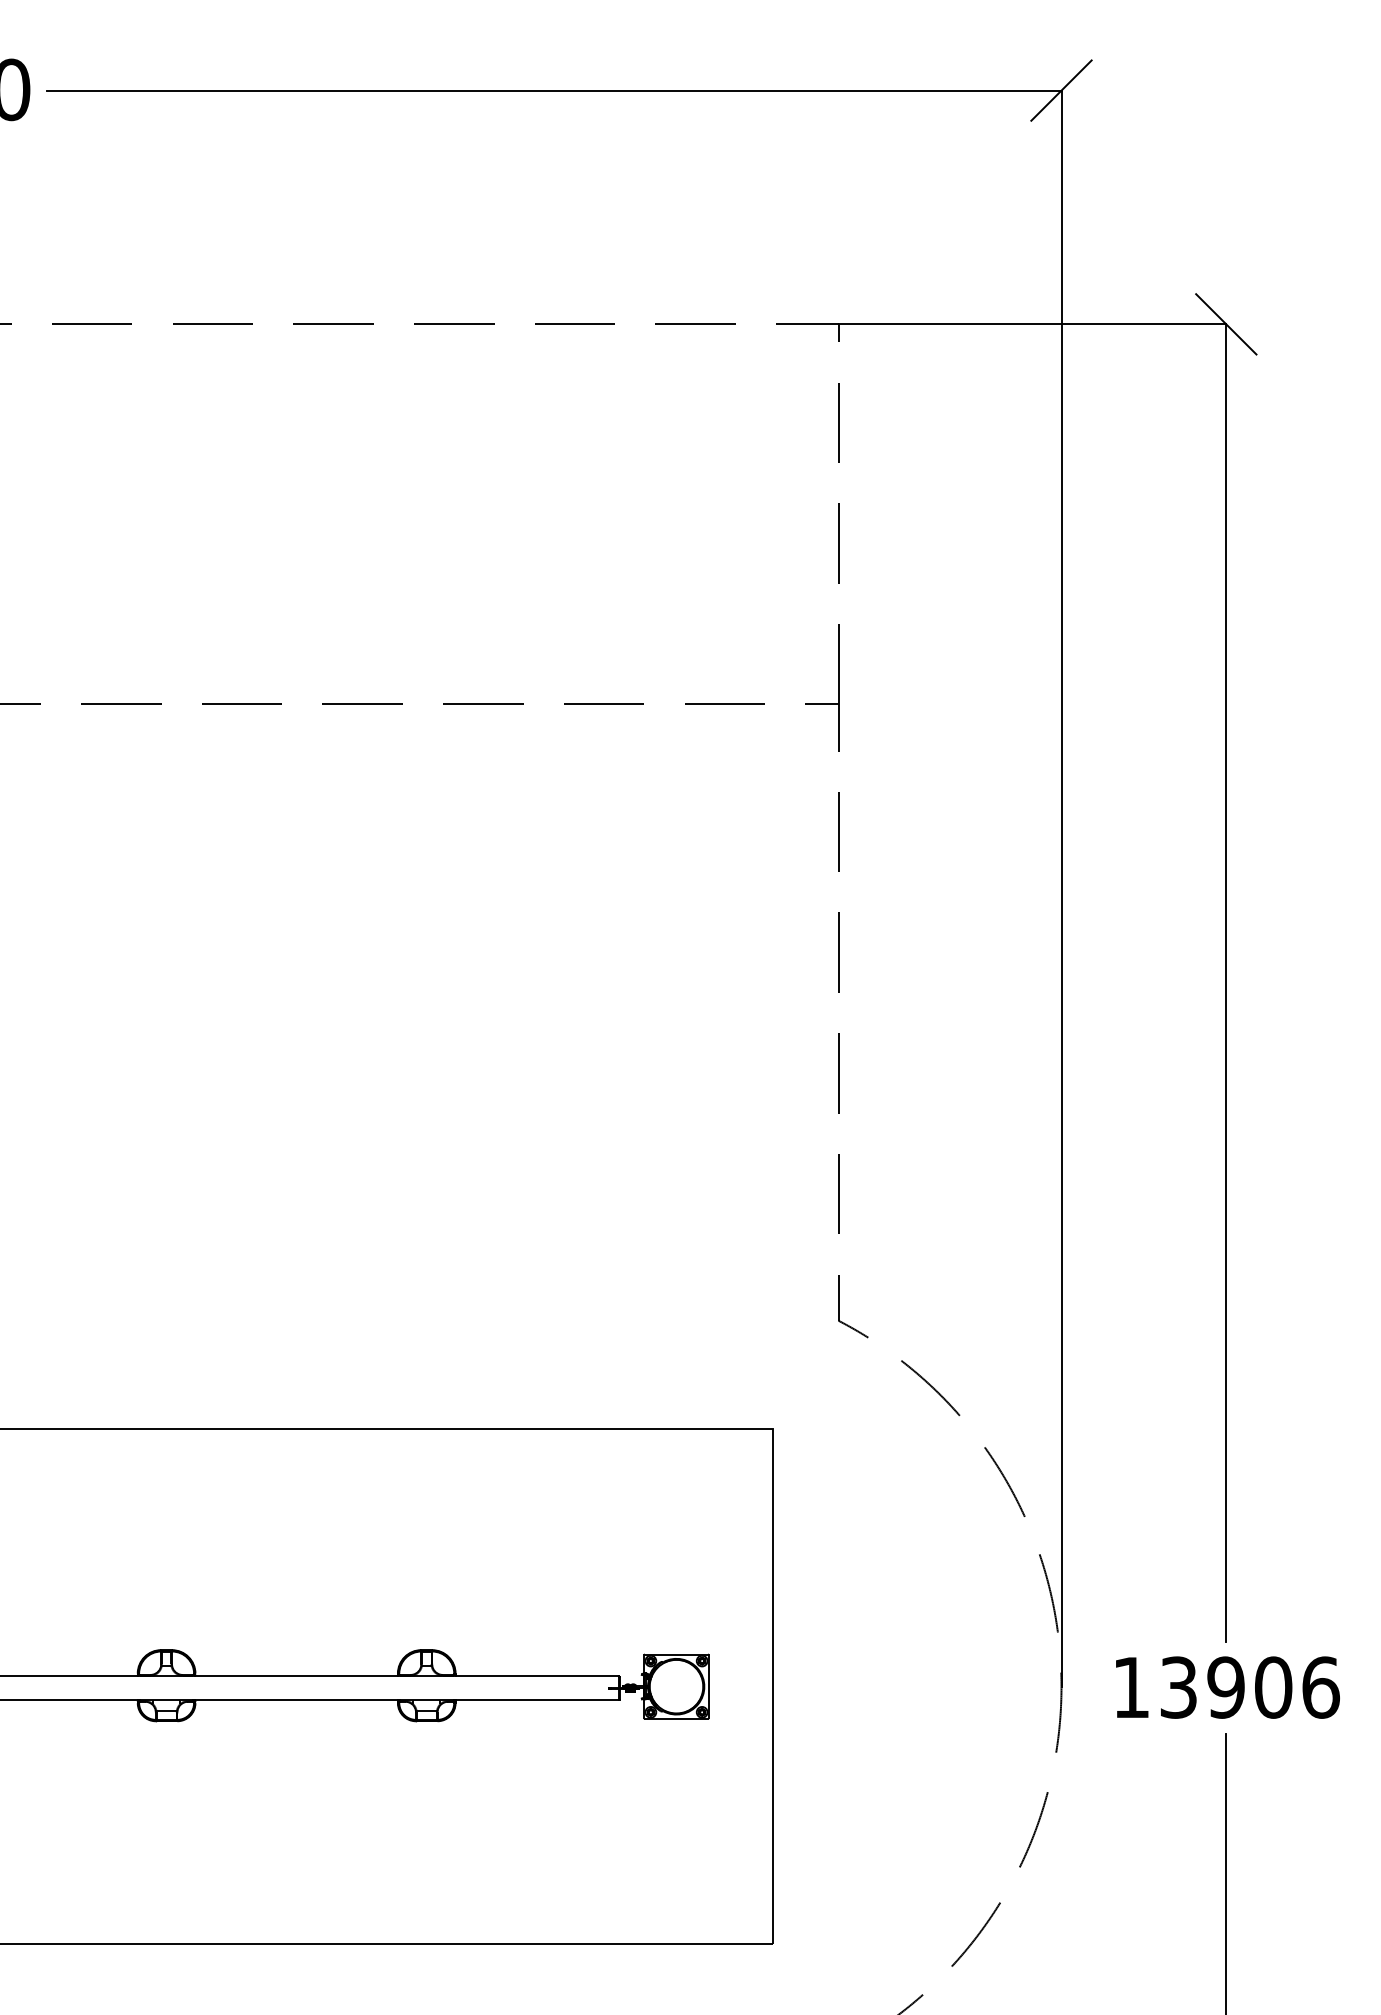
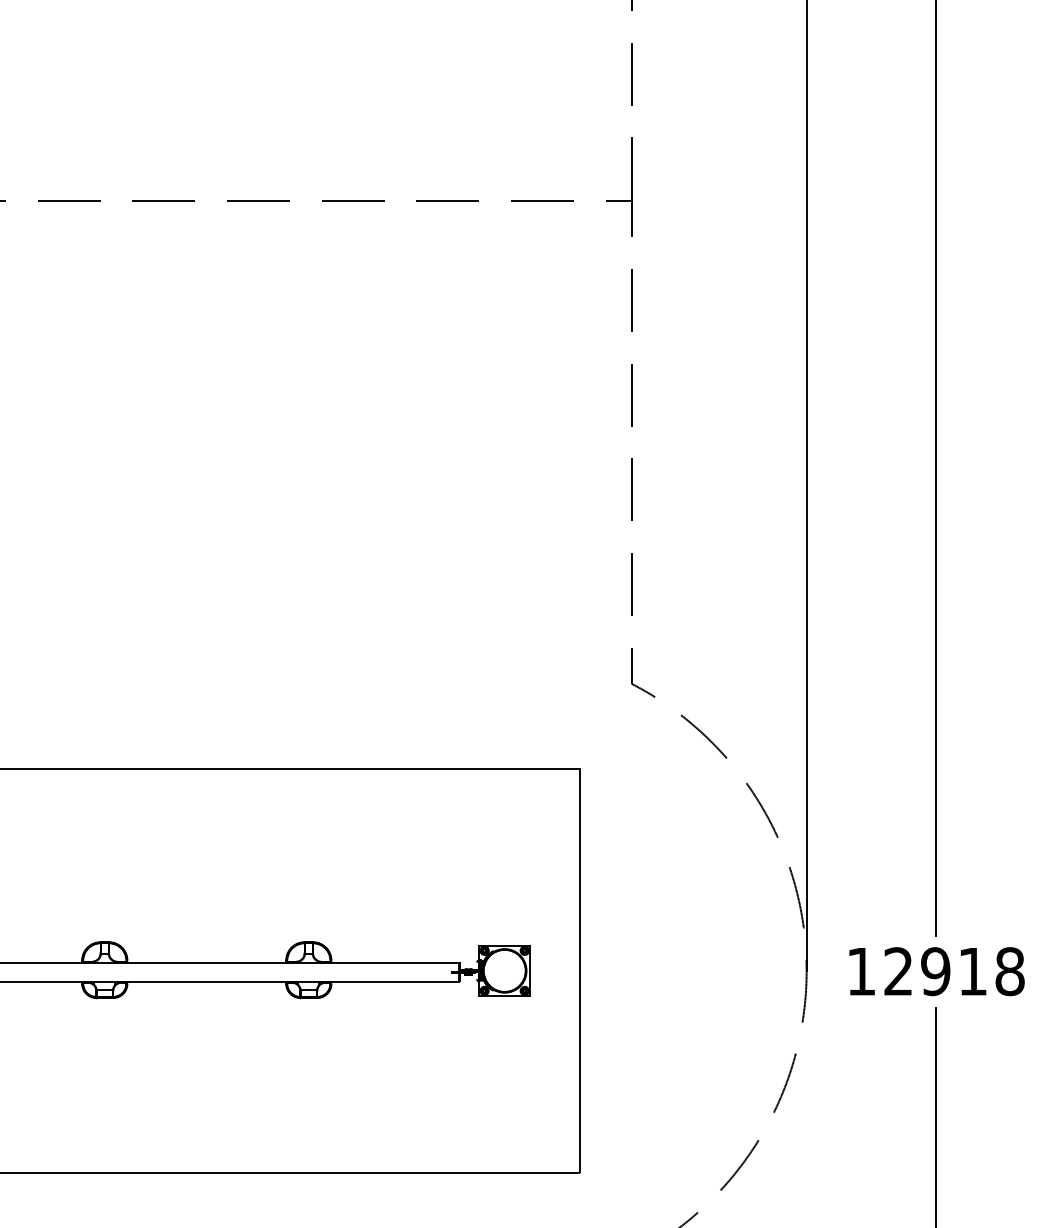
text: (1249, 1687) -> (954, 971), 13906 -> 12918

